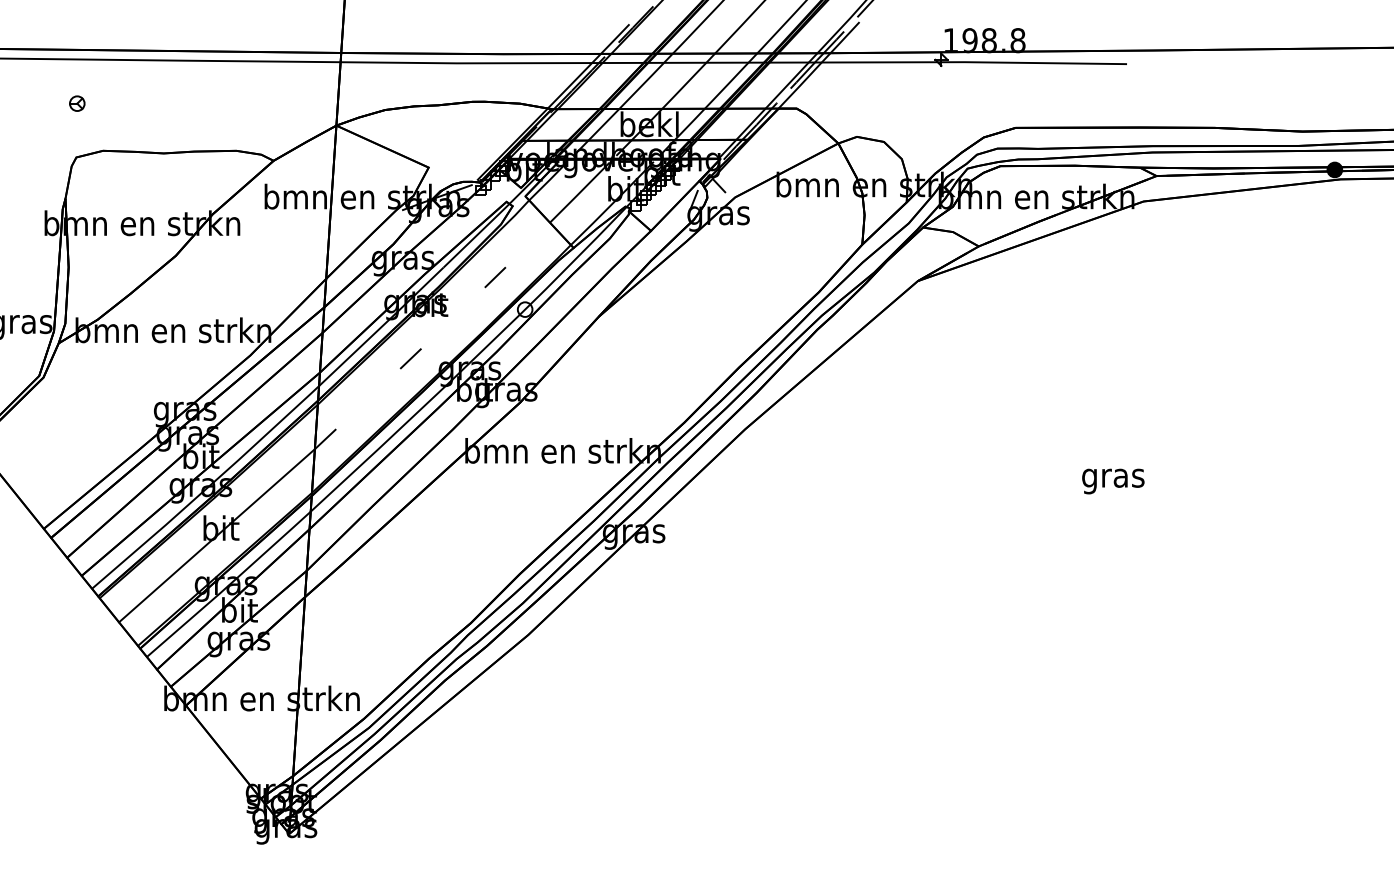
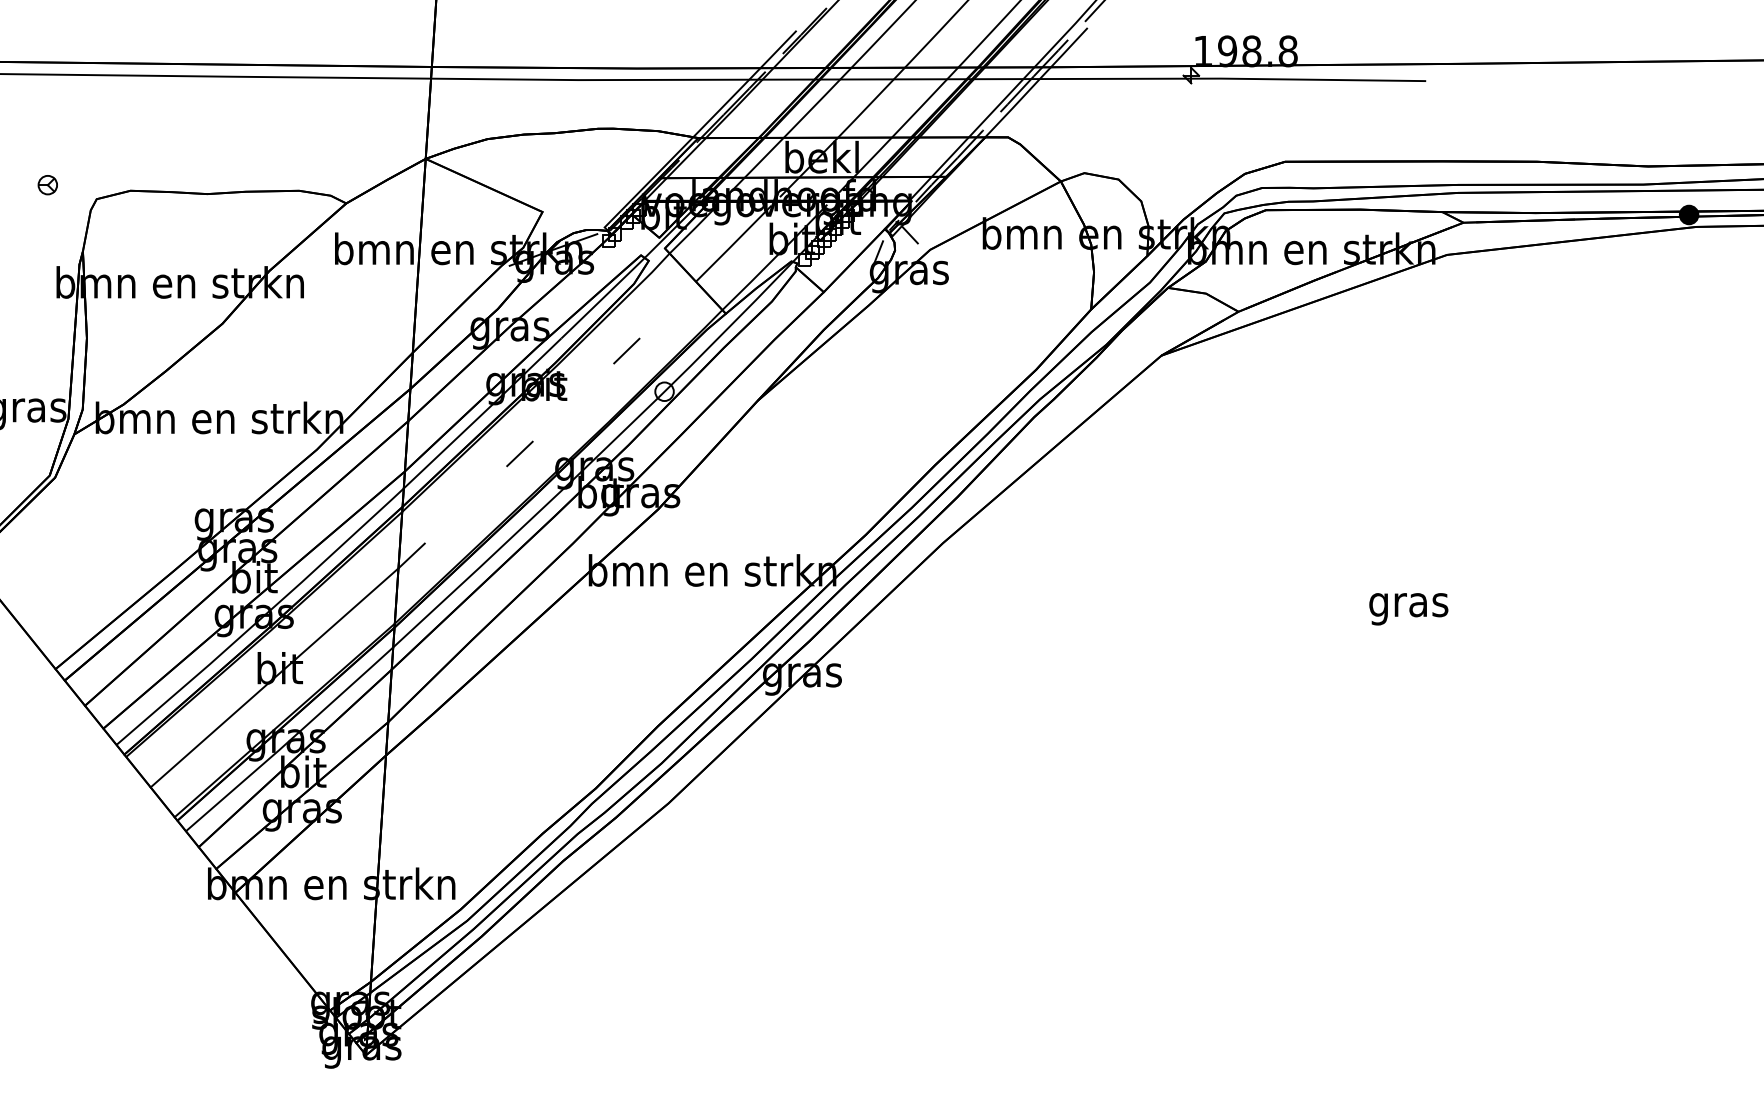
part: (77, 103) -> (47, 185), moved

